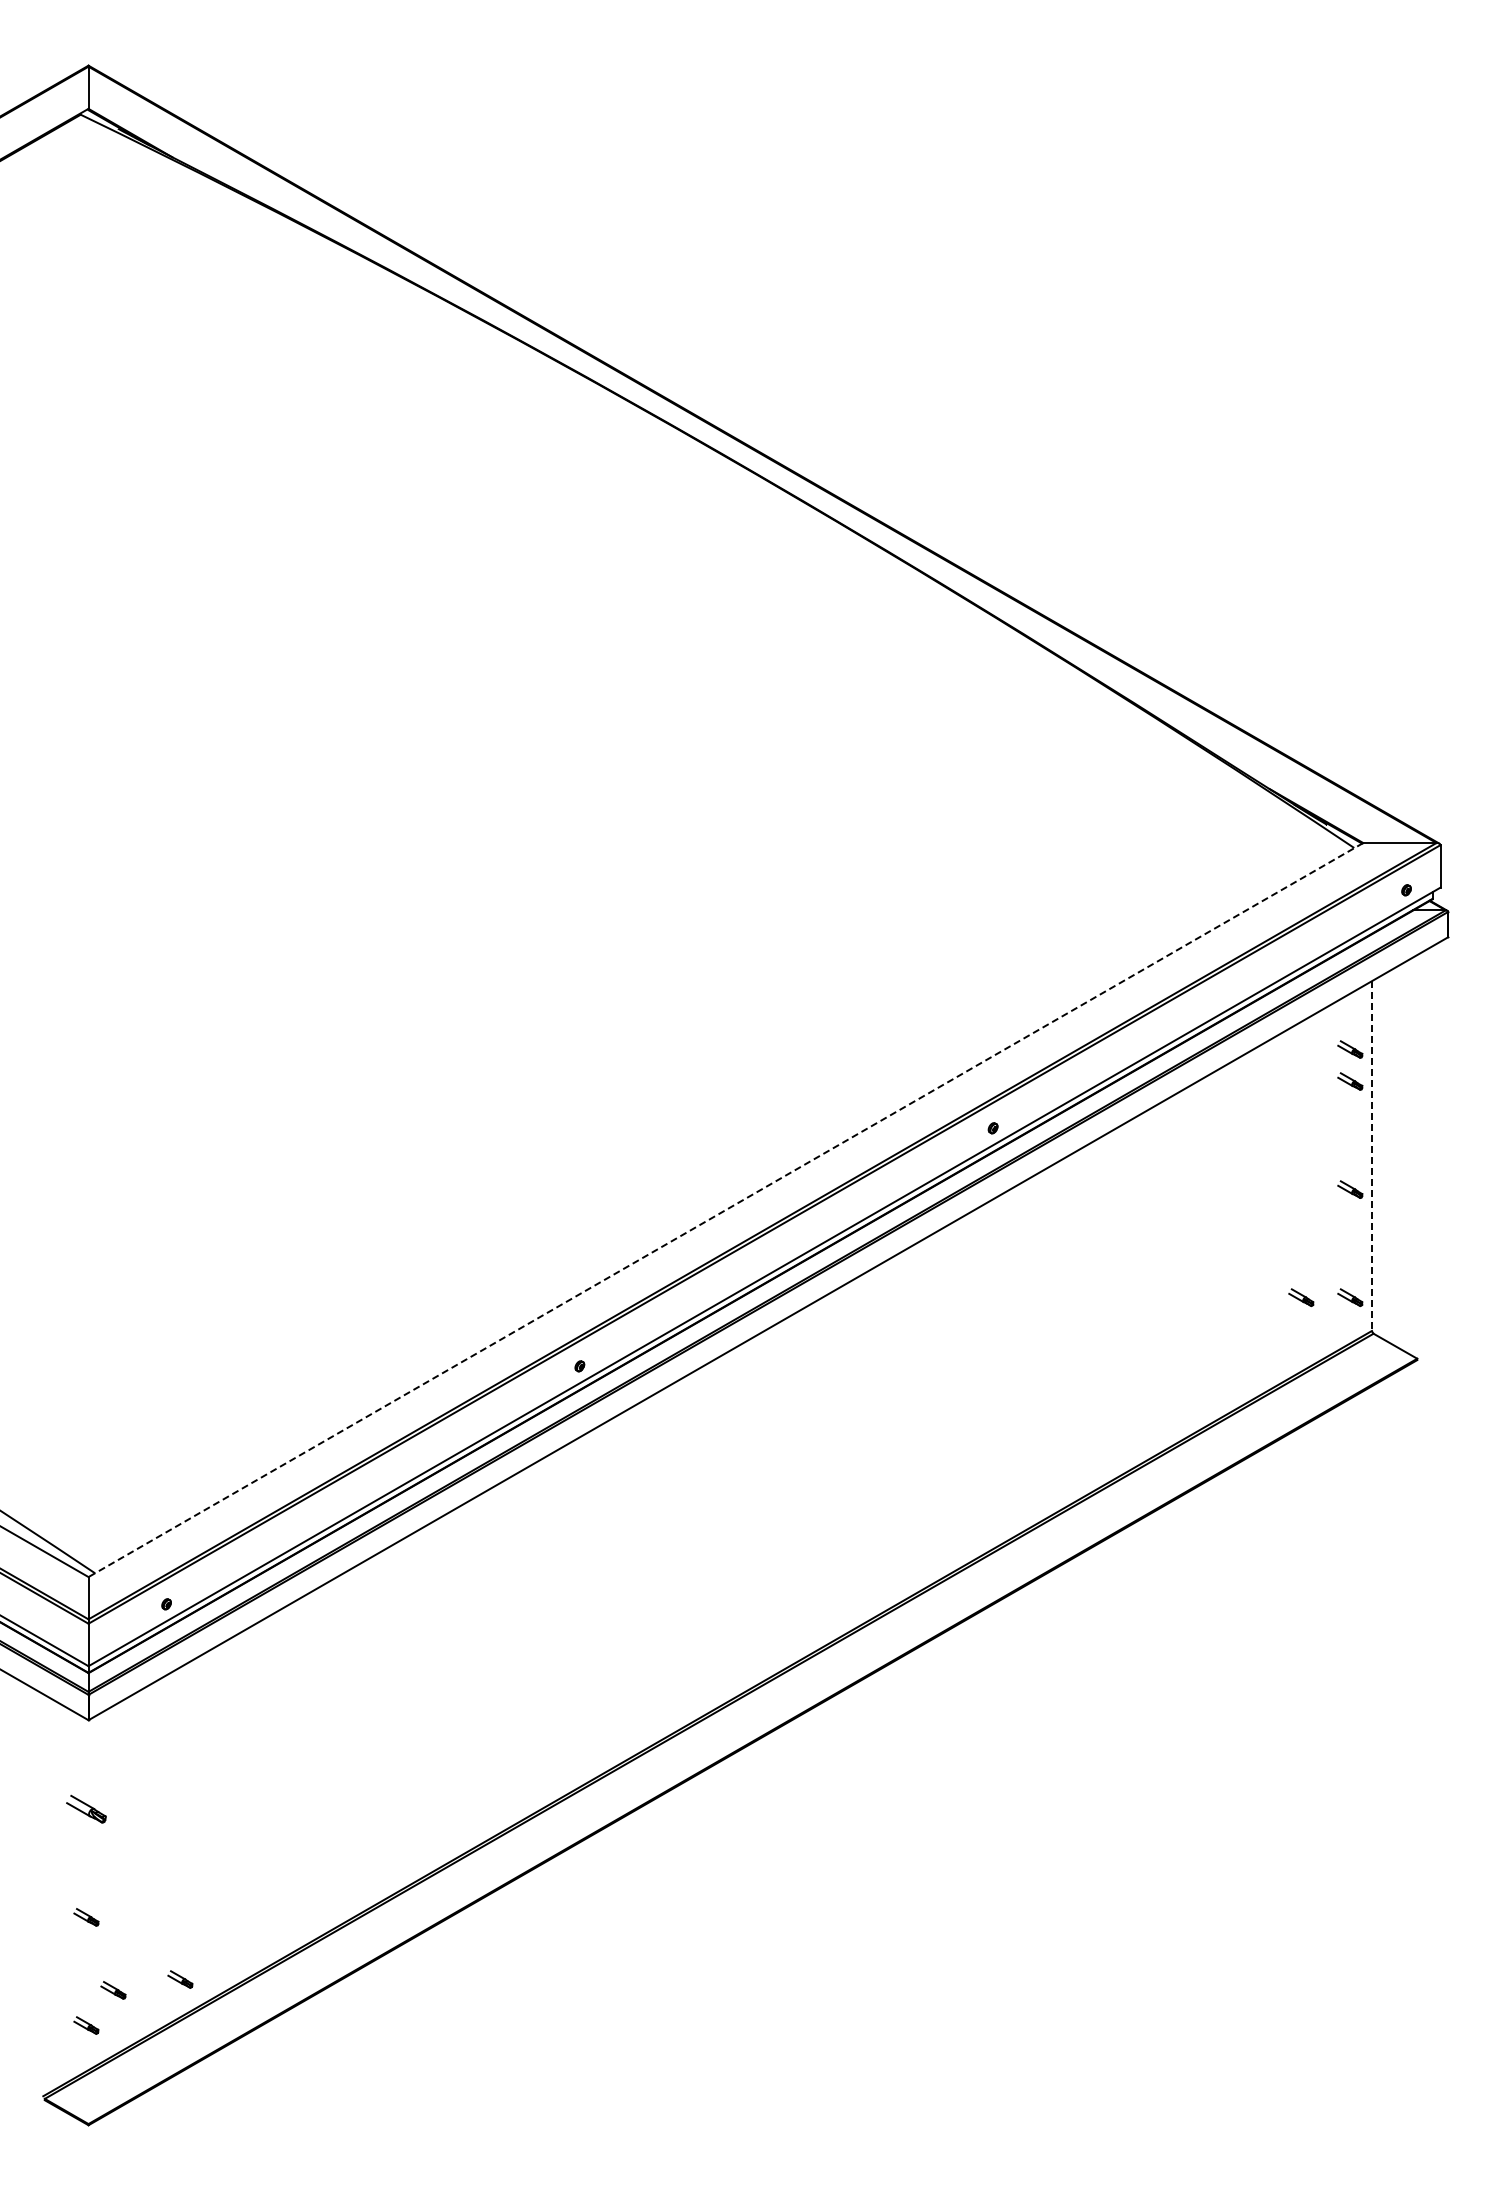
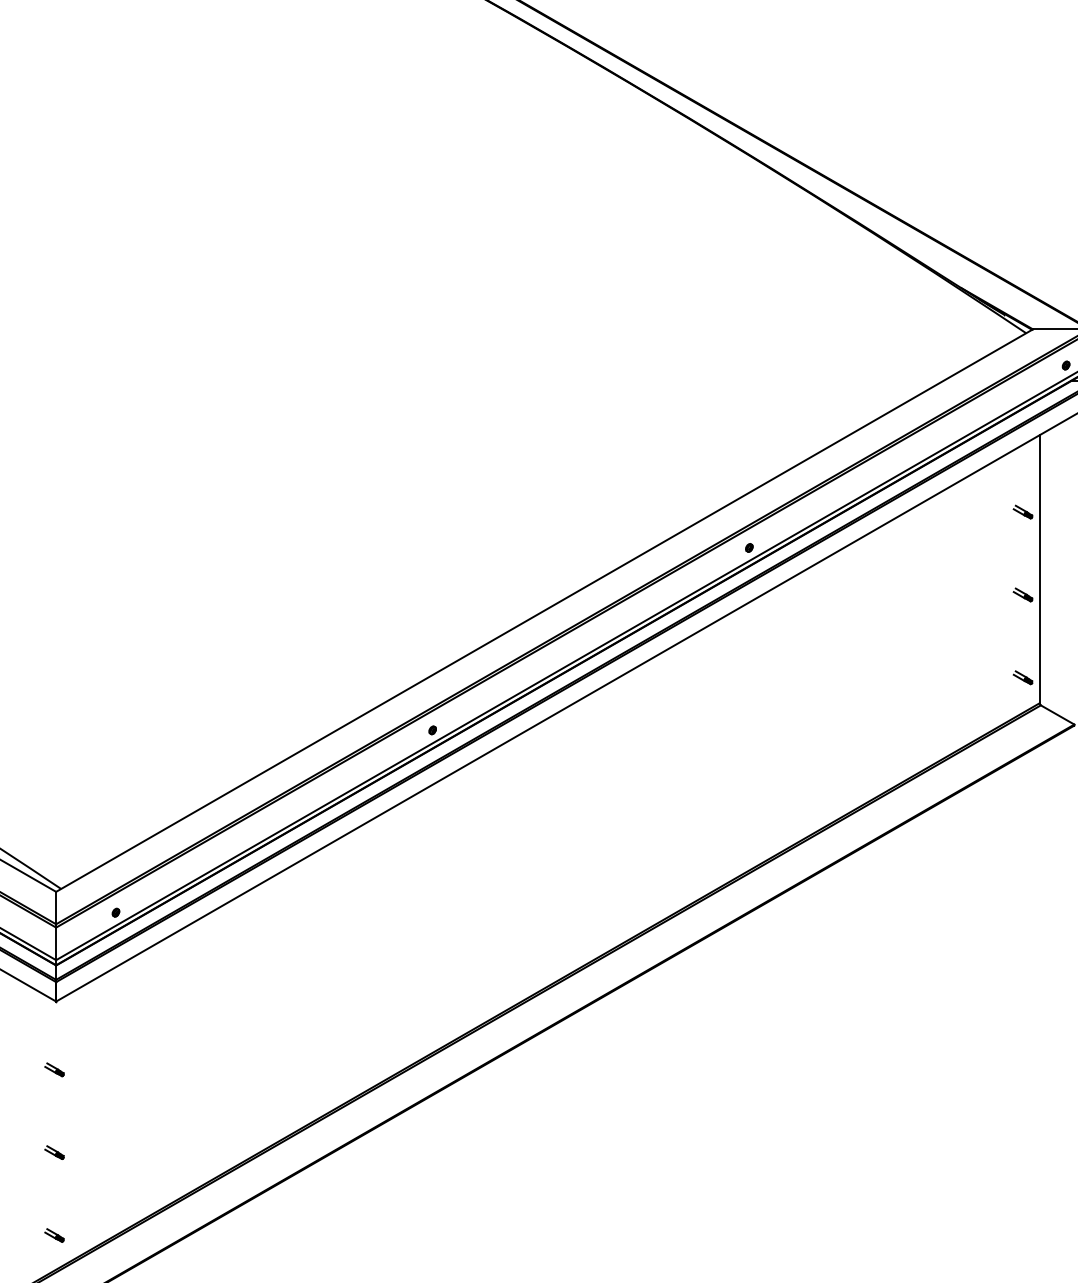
part: (1350, 1049) -> (1023, 487), removed
line: (1372, 1155) -> (1040, 568), dashed -> solid
line: (725, 1210) -> (544, 610), dashed -> solid
part: (1301, 1297) -> (985, 677), removed
part: (86, 1809) -> (54, 1069), size x0.62
part: (180, 1979) -> (126, 1200), removed
part: (113, 1990) -> (75, 1208), removed

